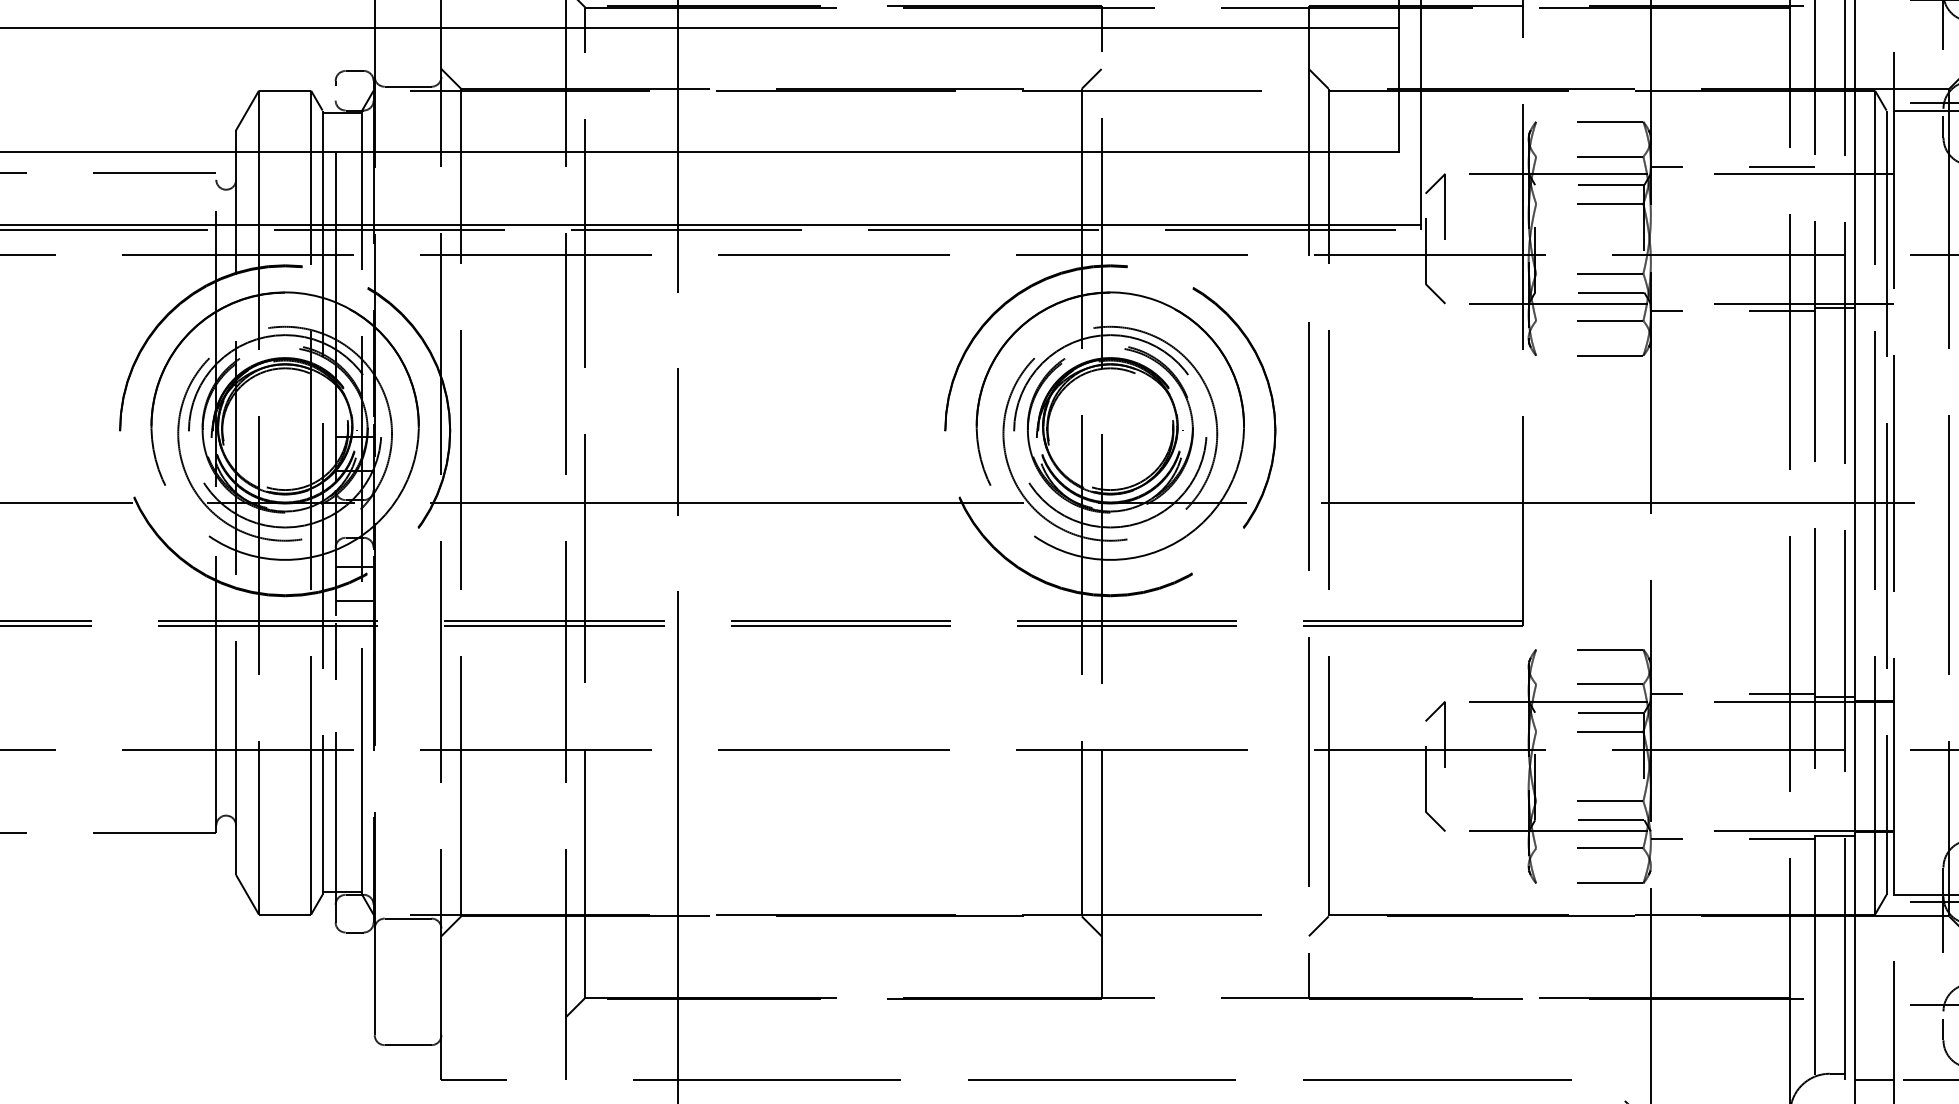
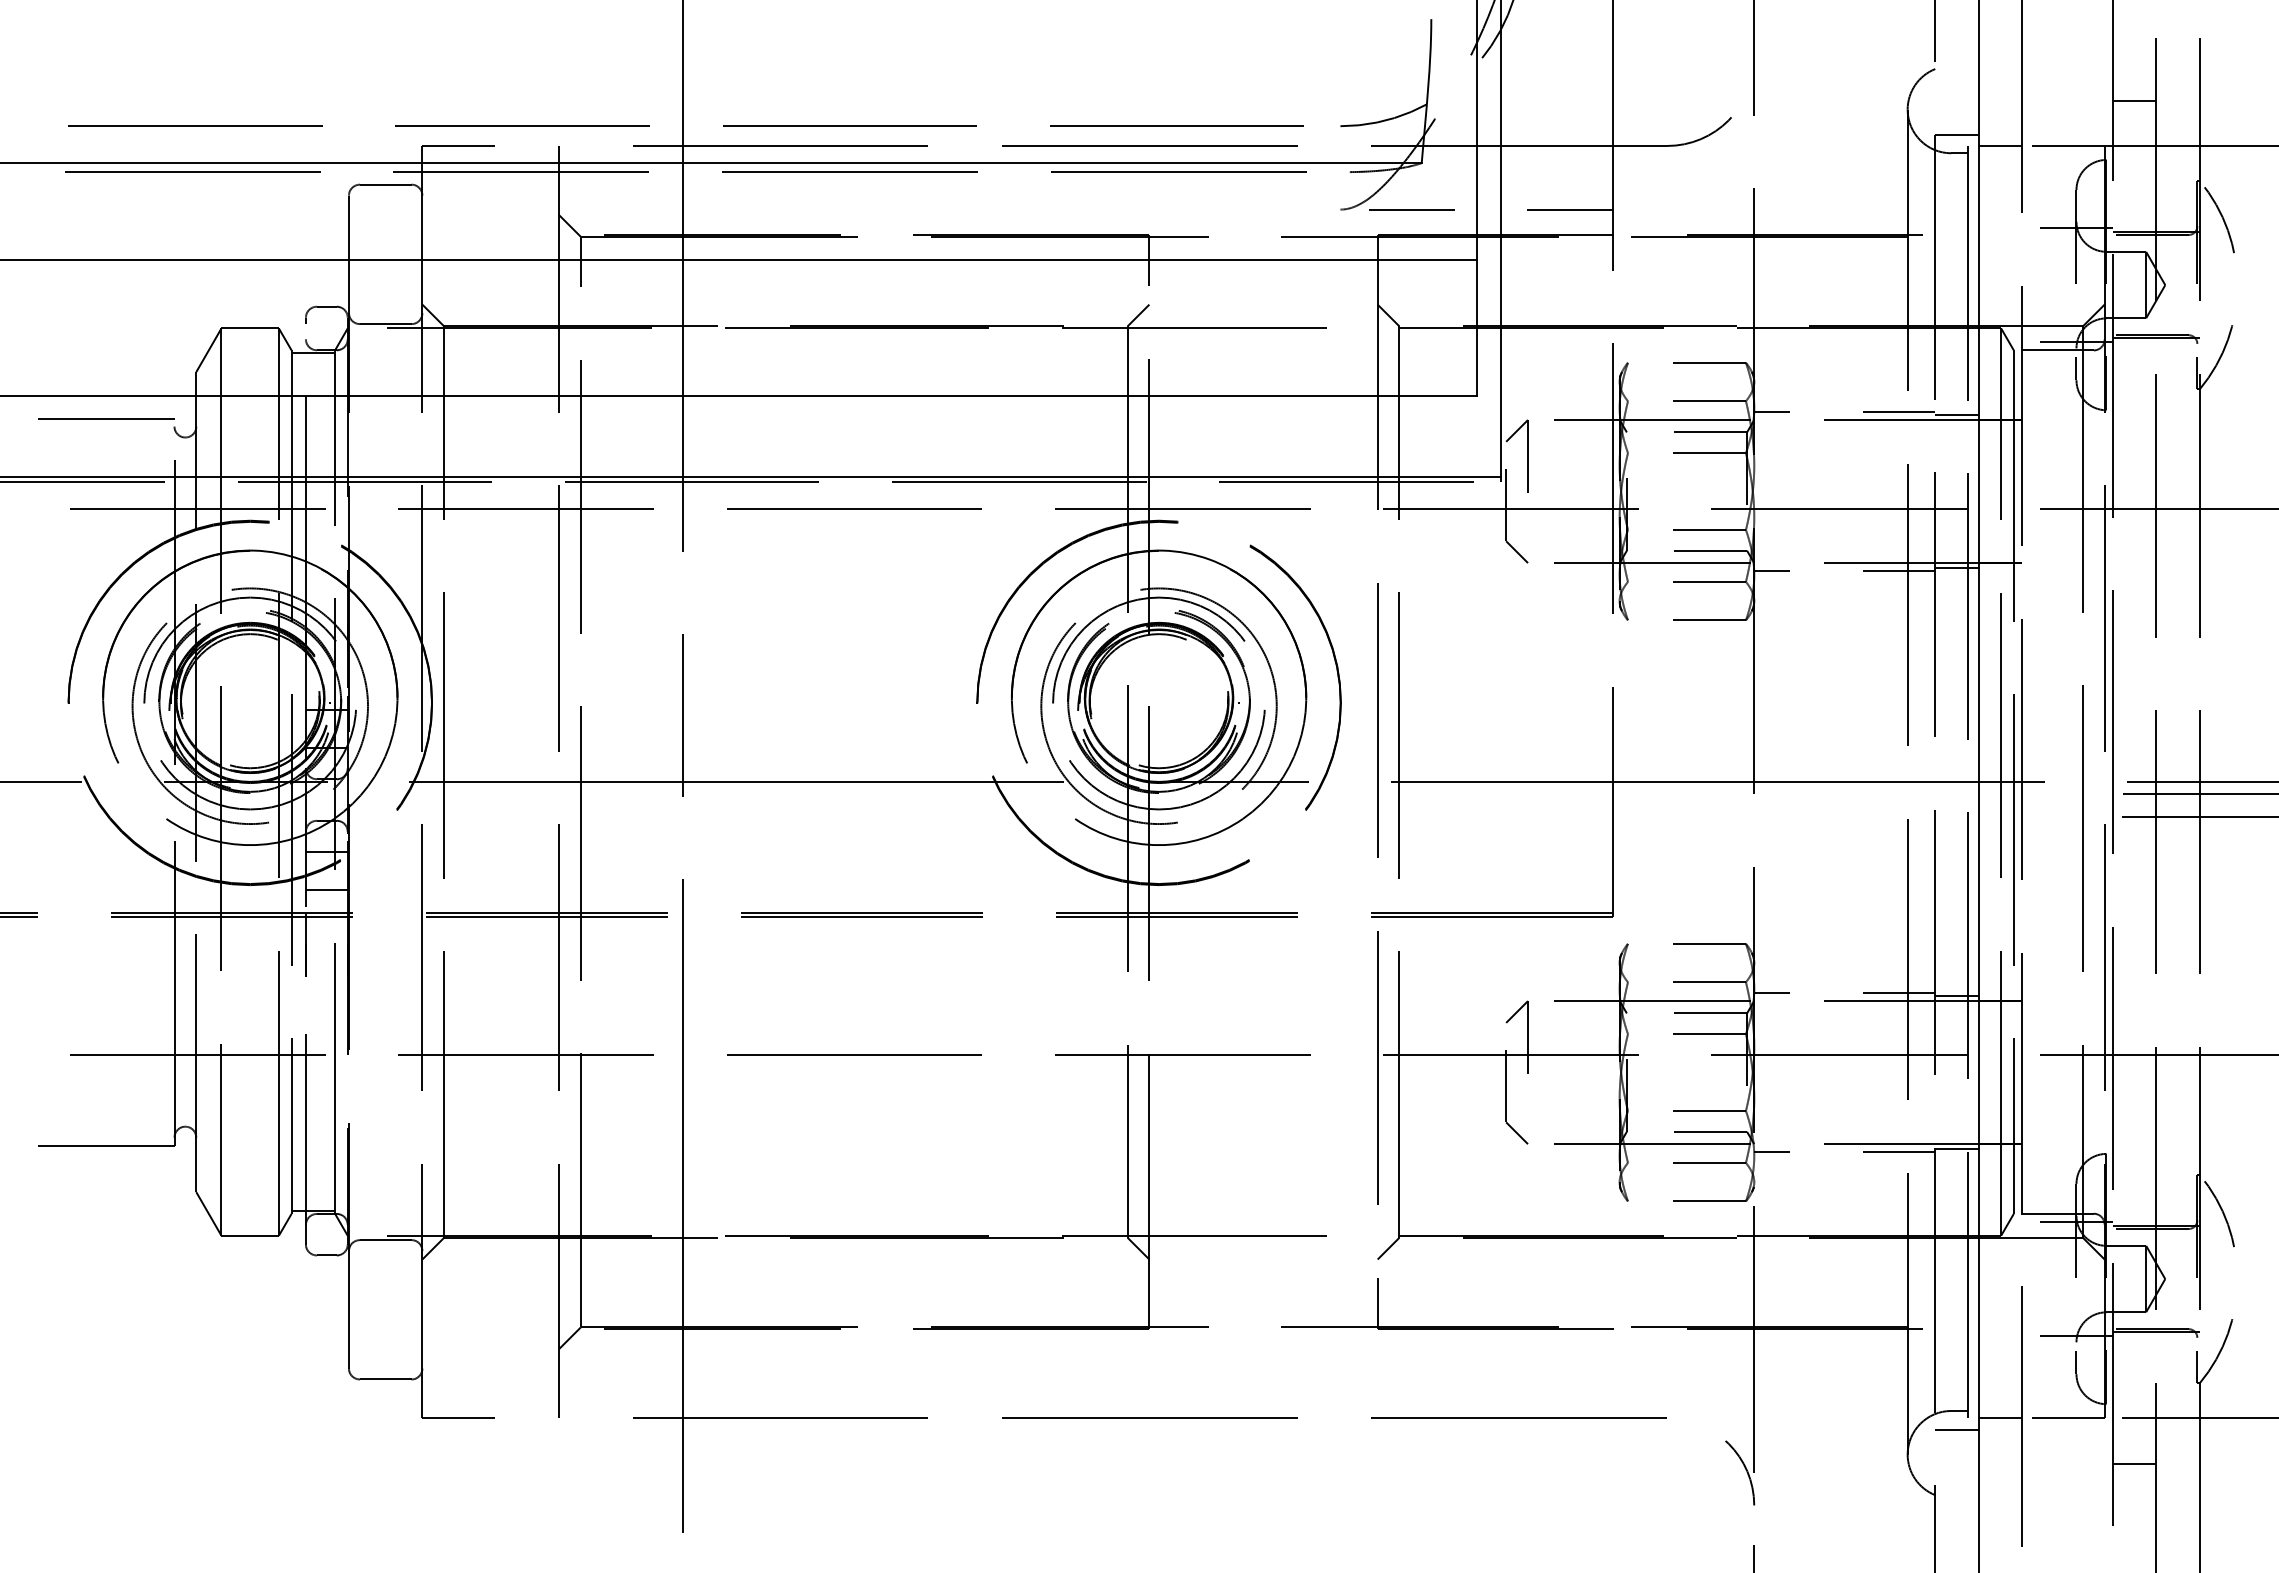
line: (1834, 168) -> (1956, 414), added
line: (1834, 1090) -> (1956, 1429), added

